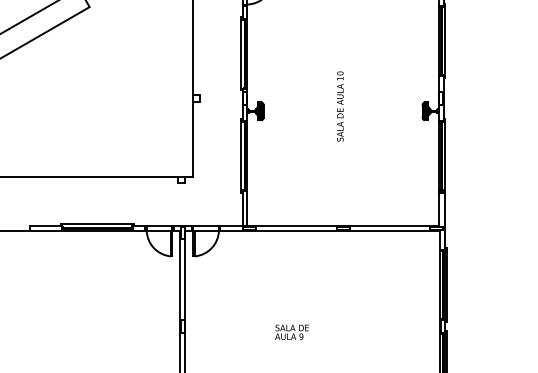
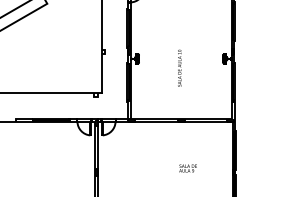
text: (340, 105) -> (179, 67), moved
text: (290, 332) -> (187, 168), moved

